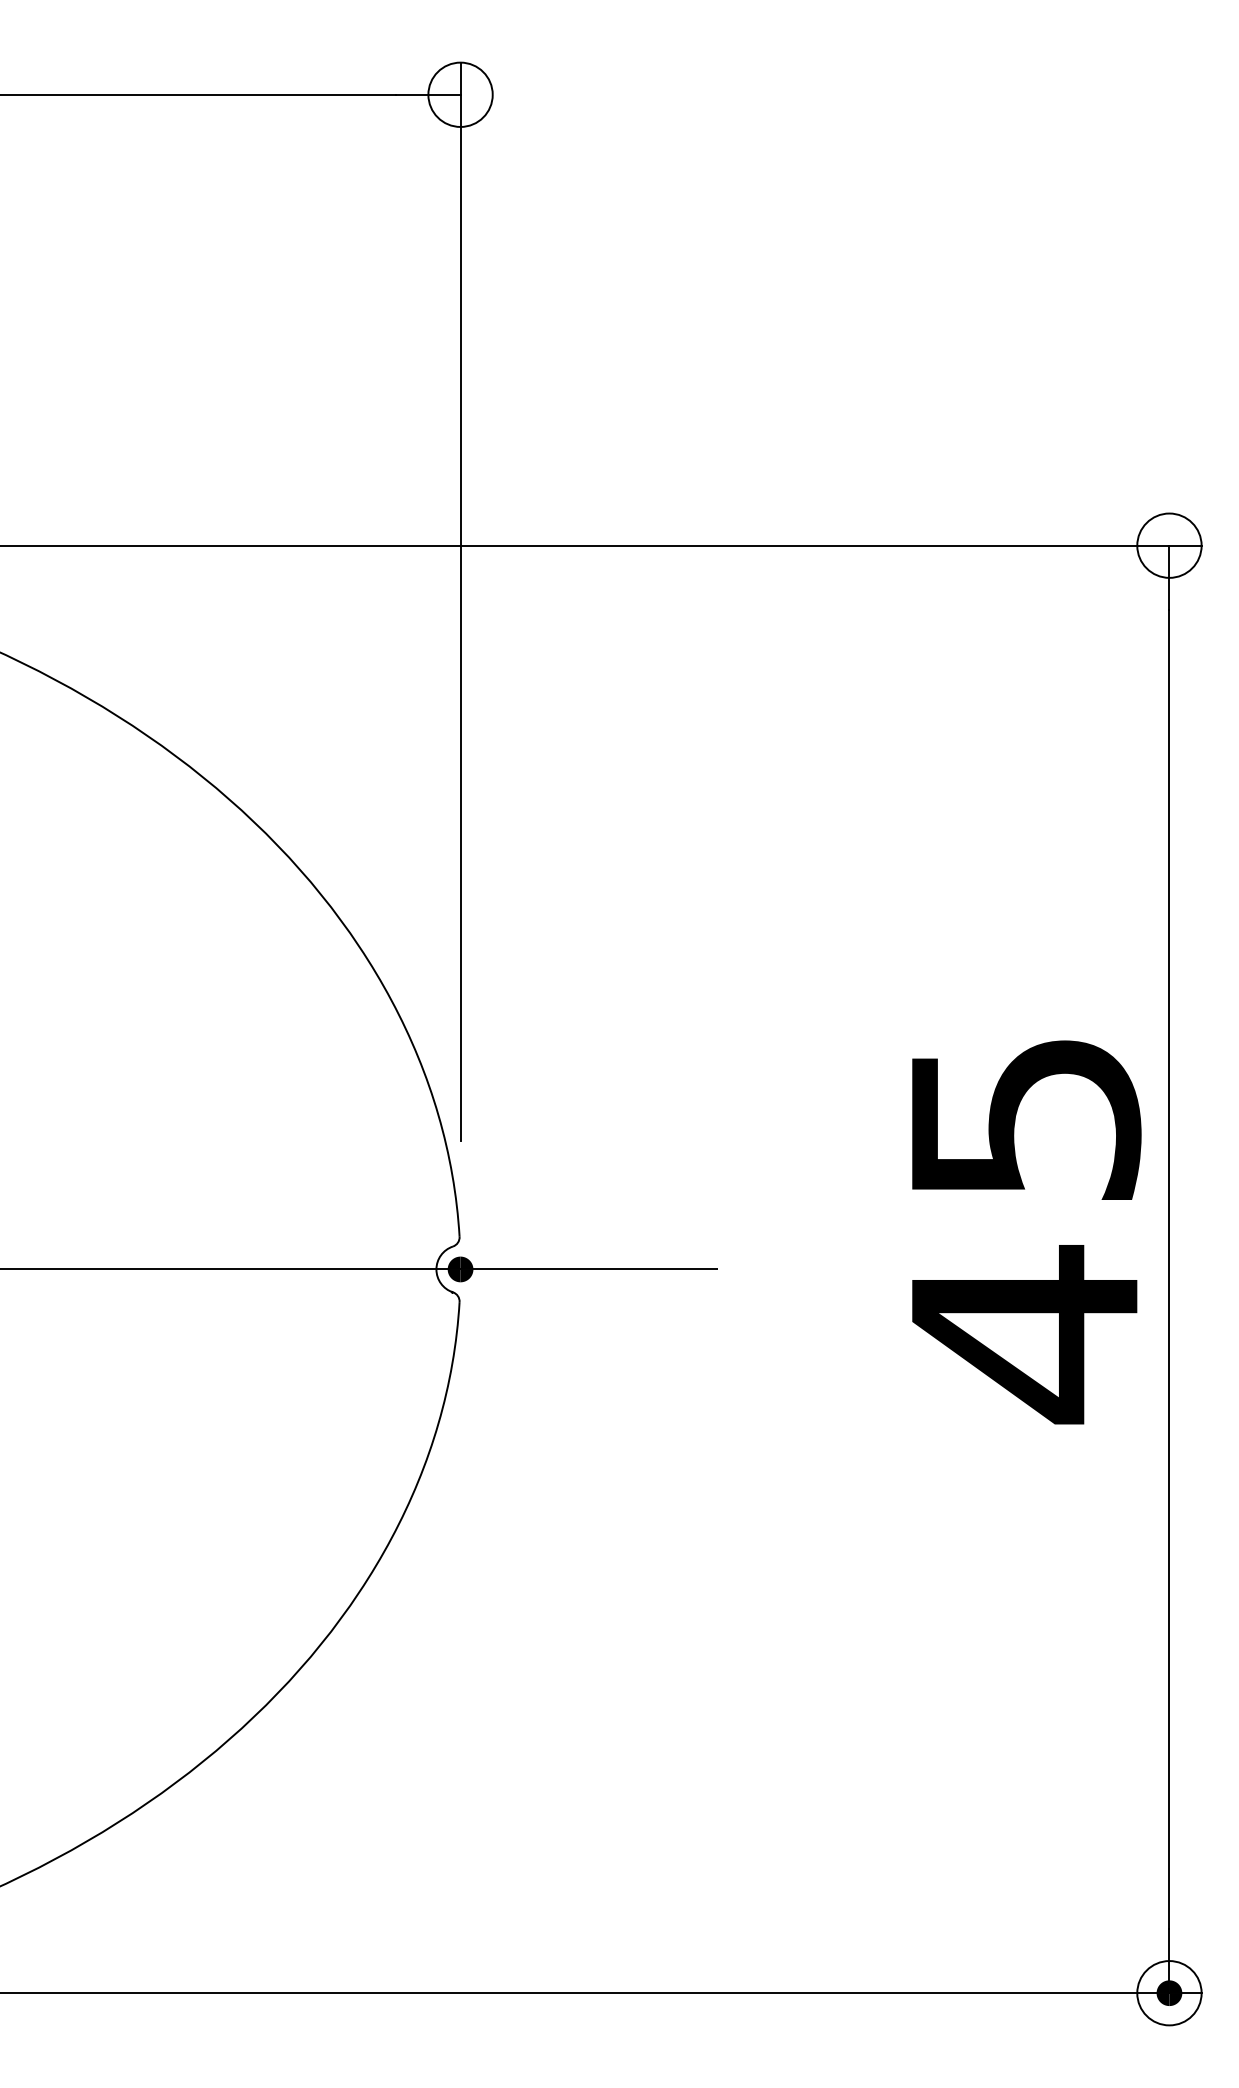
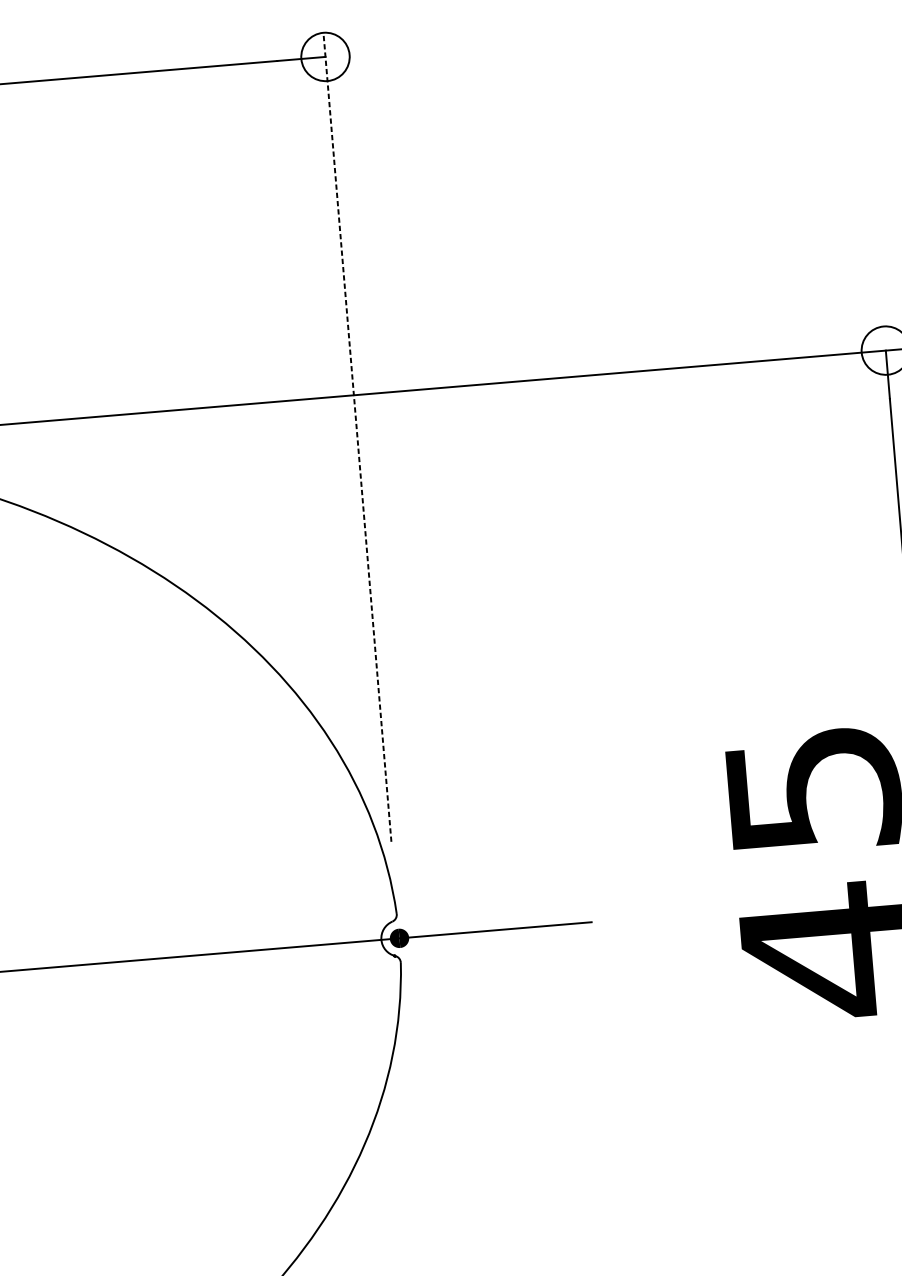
line: (460, 601) -> (357, 437), solid -> dashed

